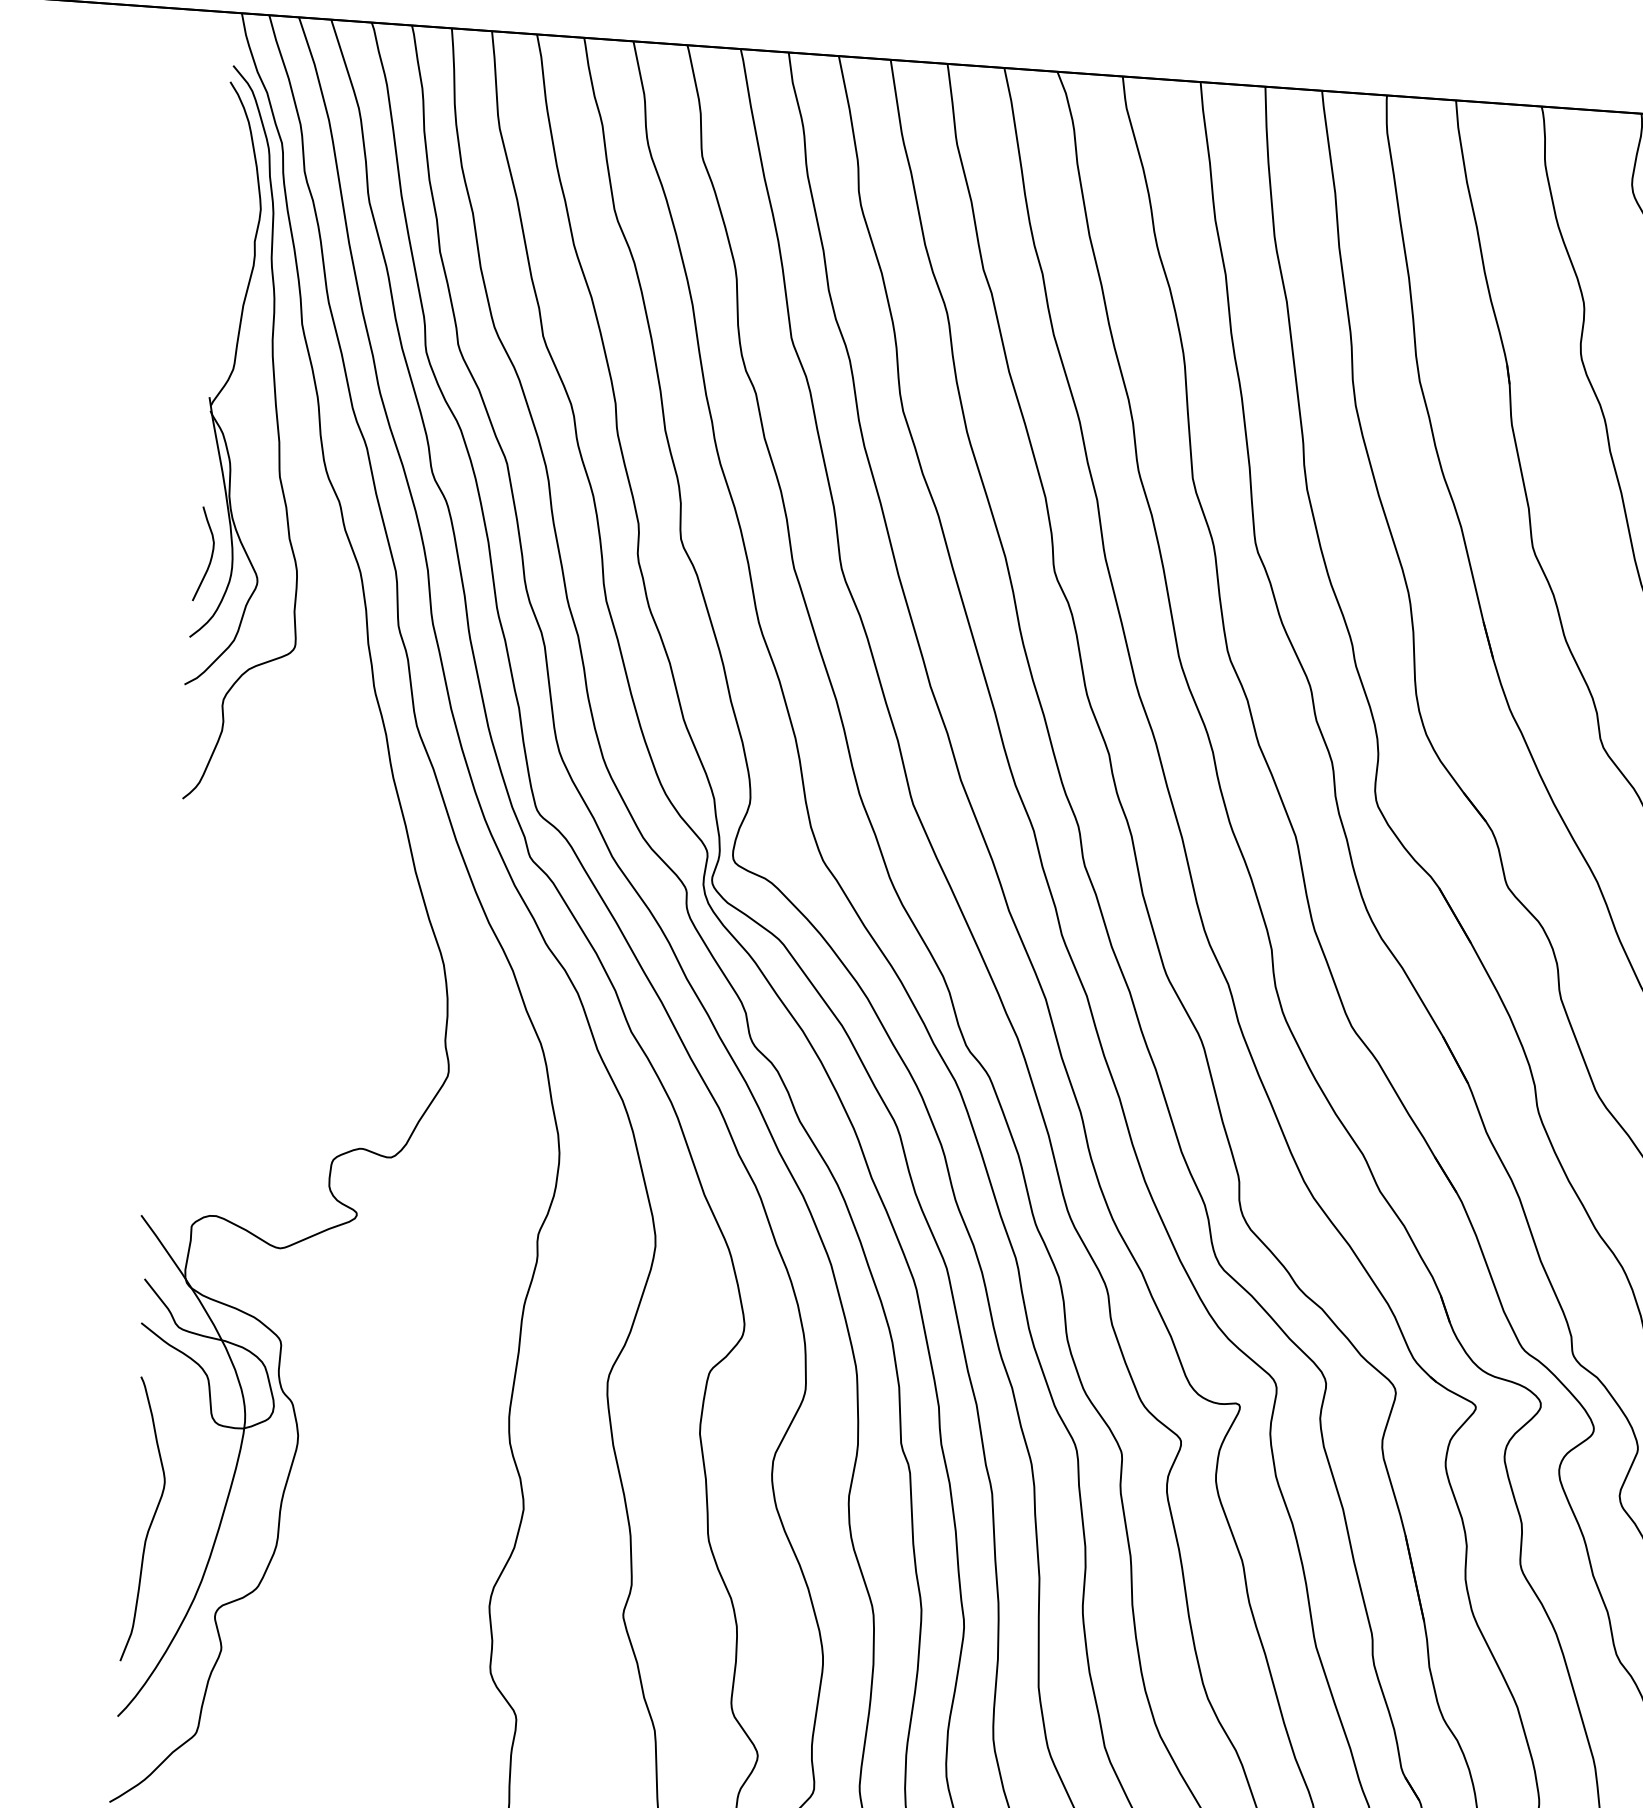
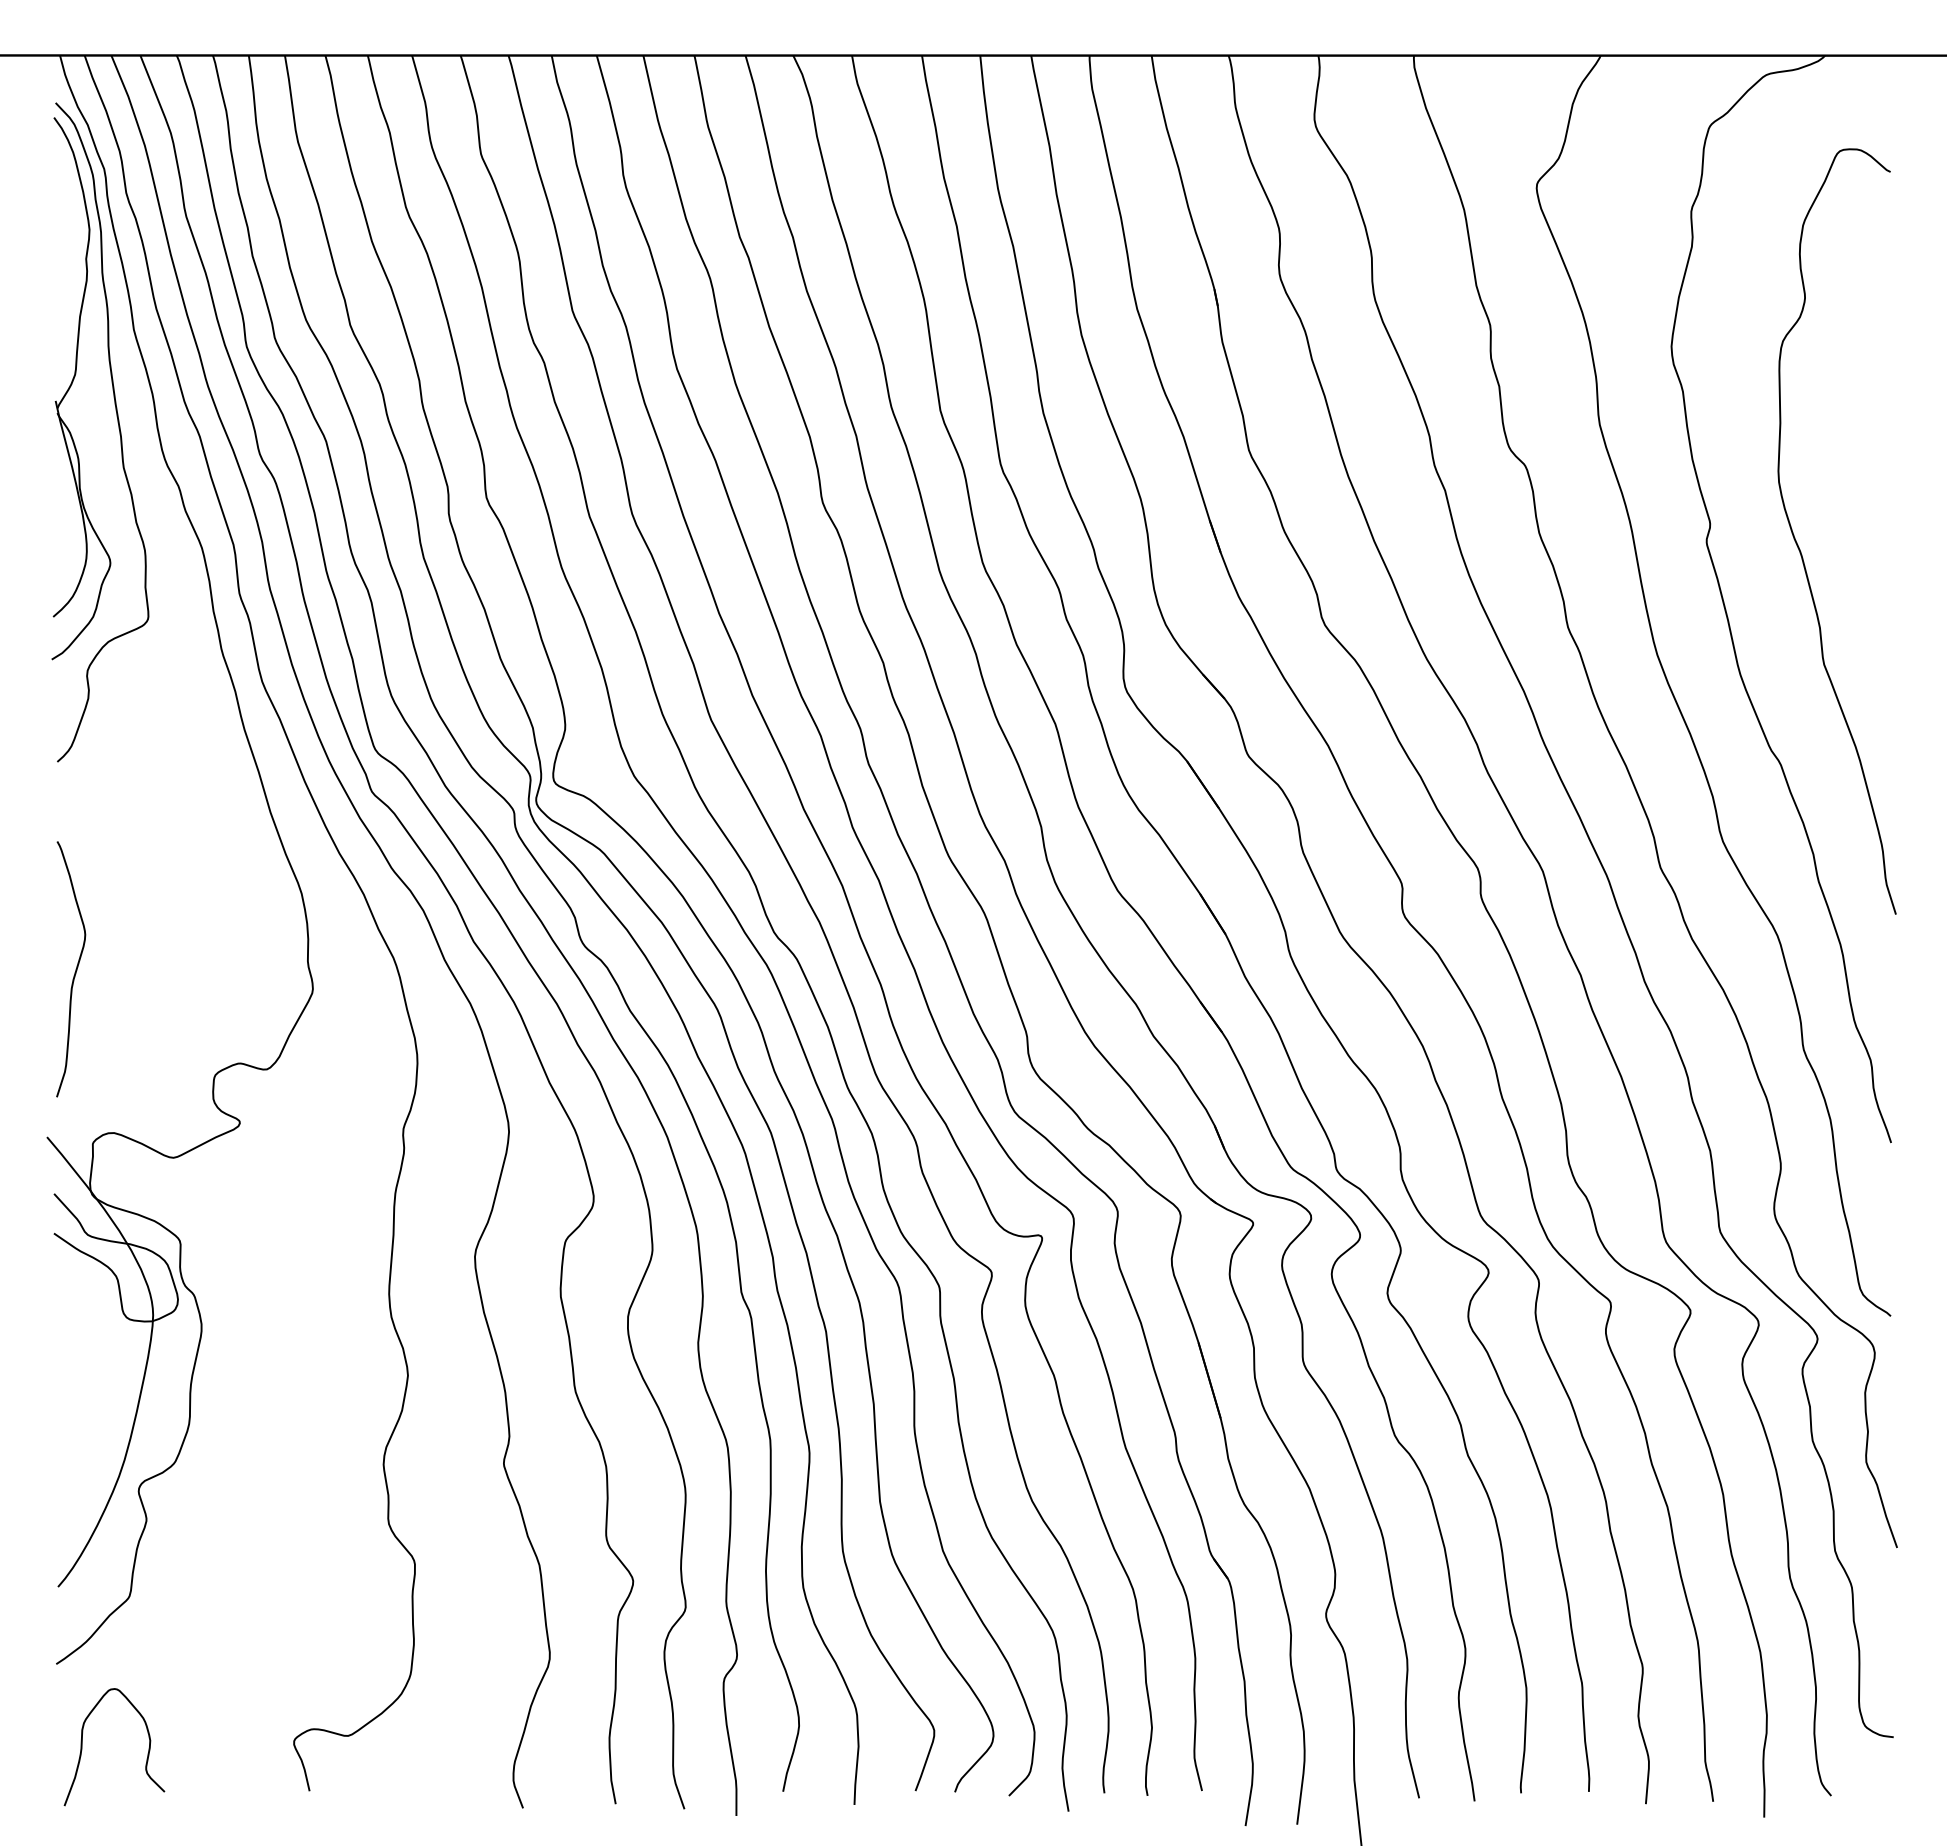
curve: (211, 554) -> (67, 541), removed
curve: (151, 1520) -> (75, 969), moved

